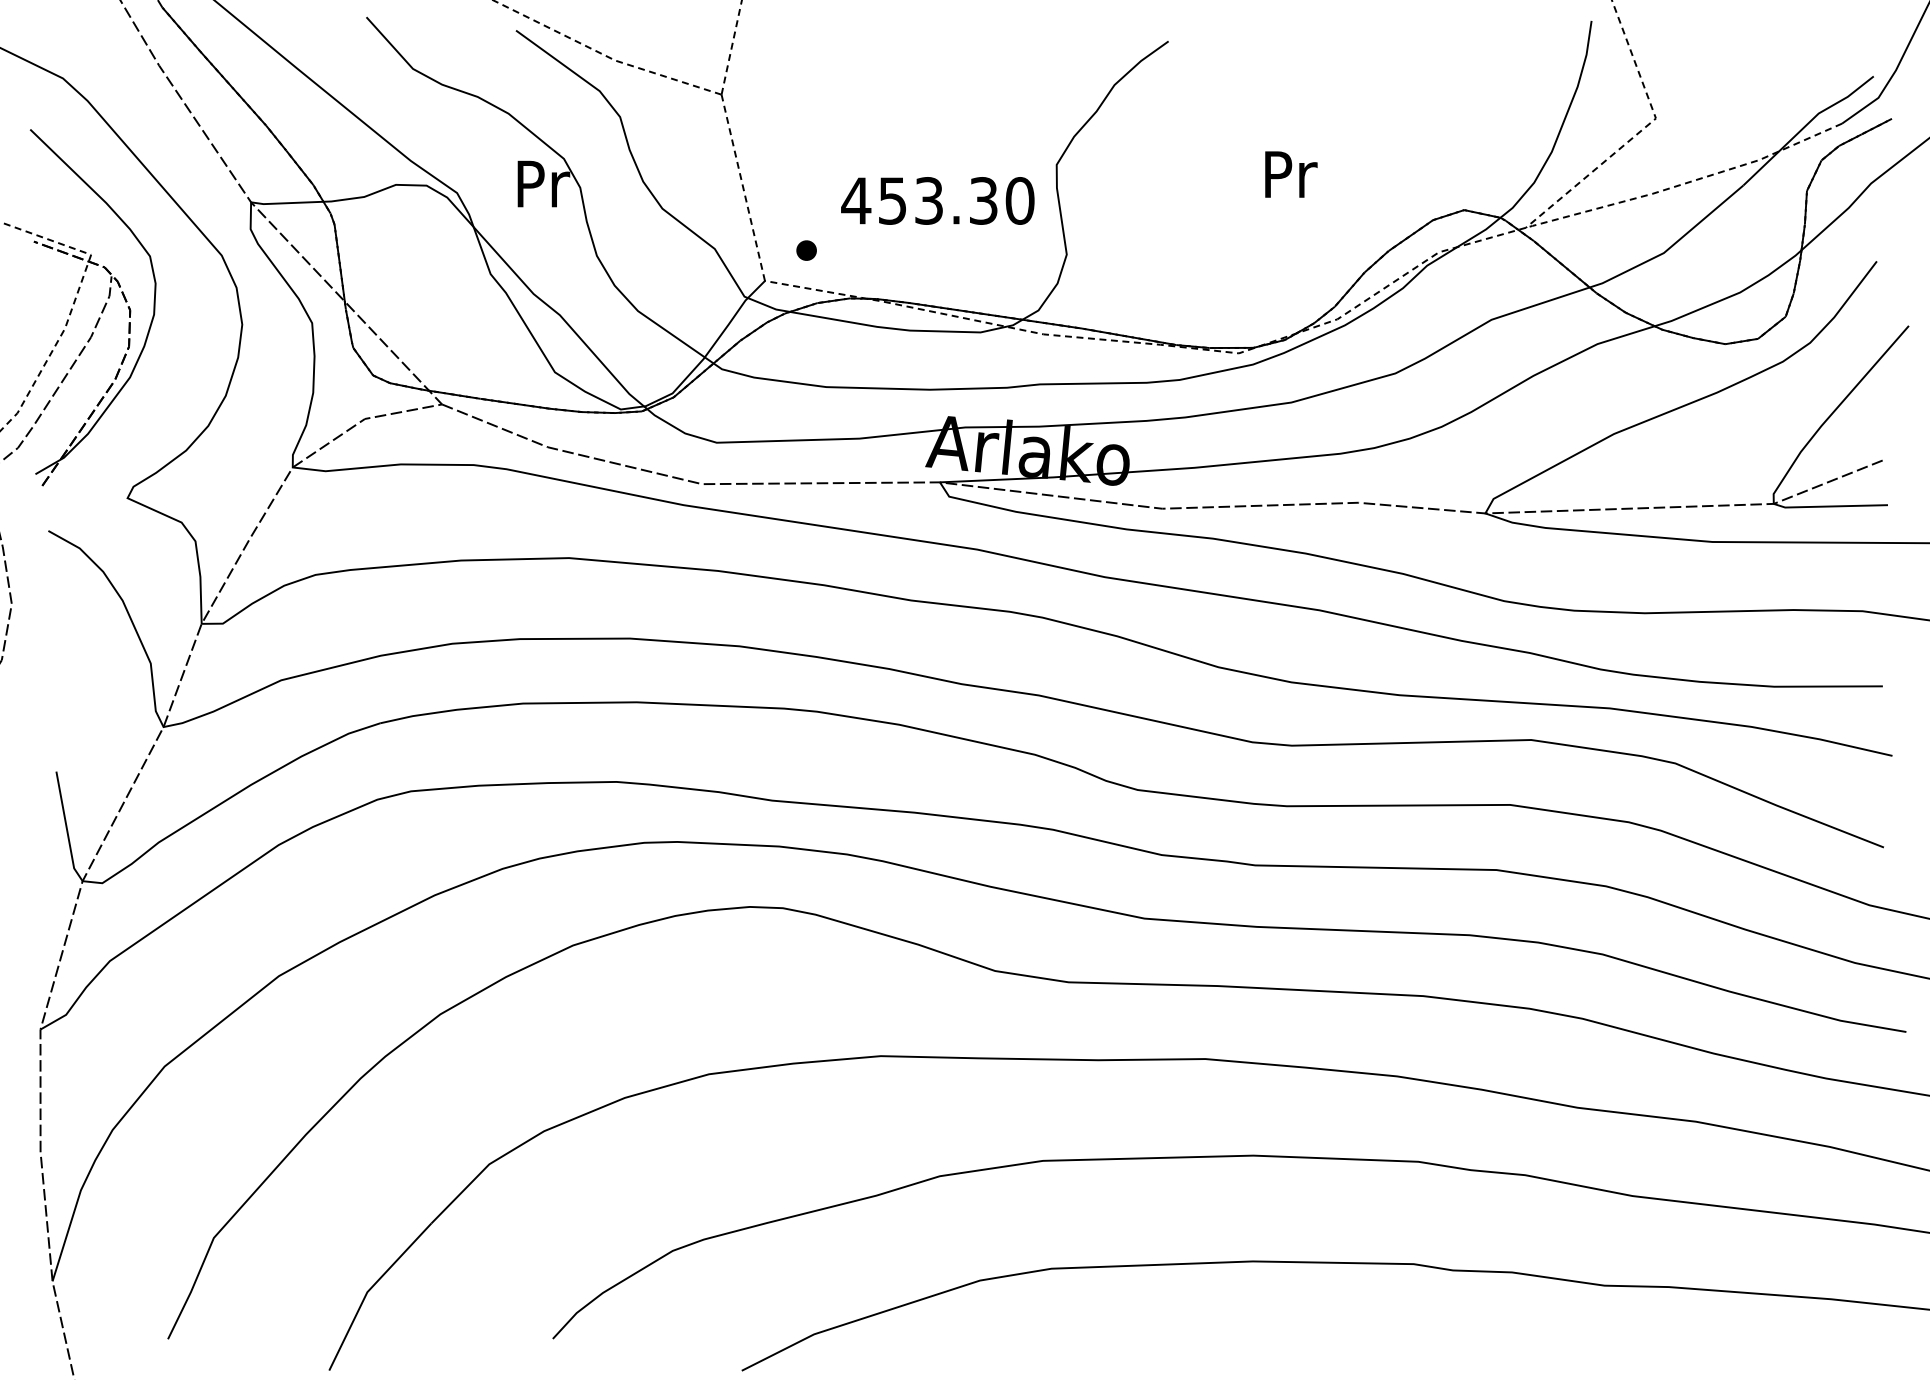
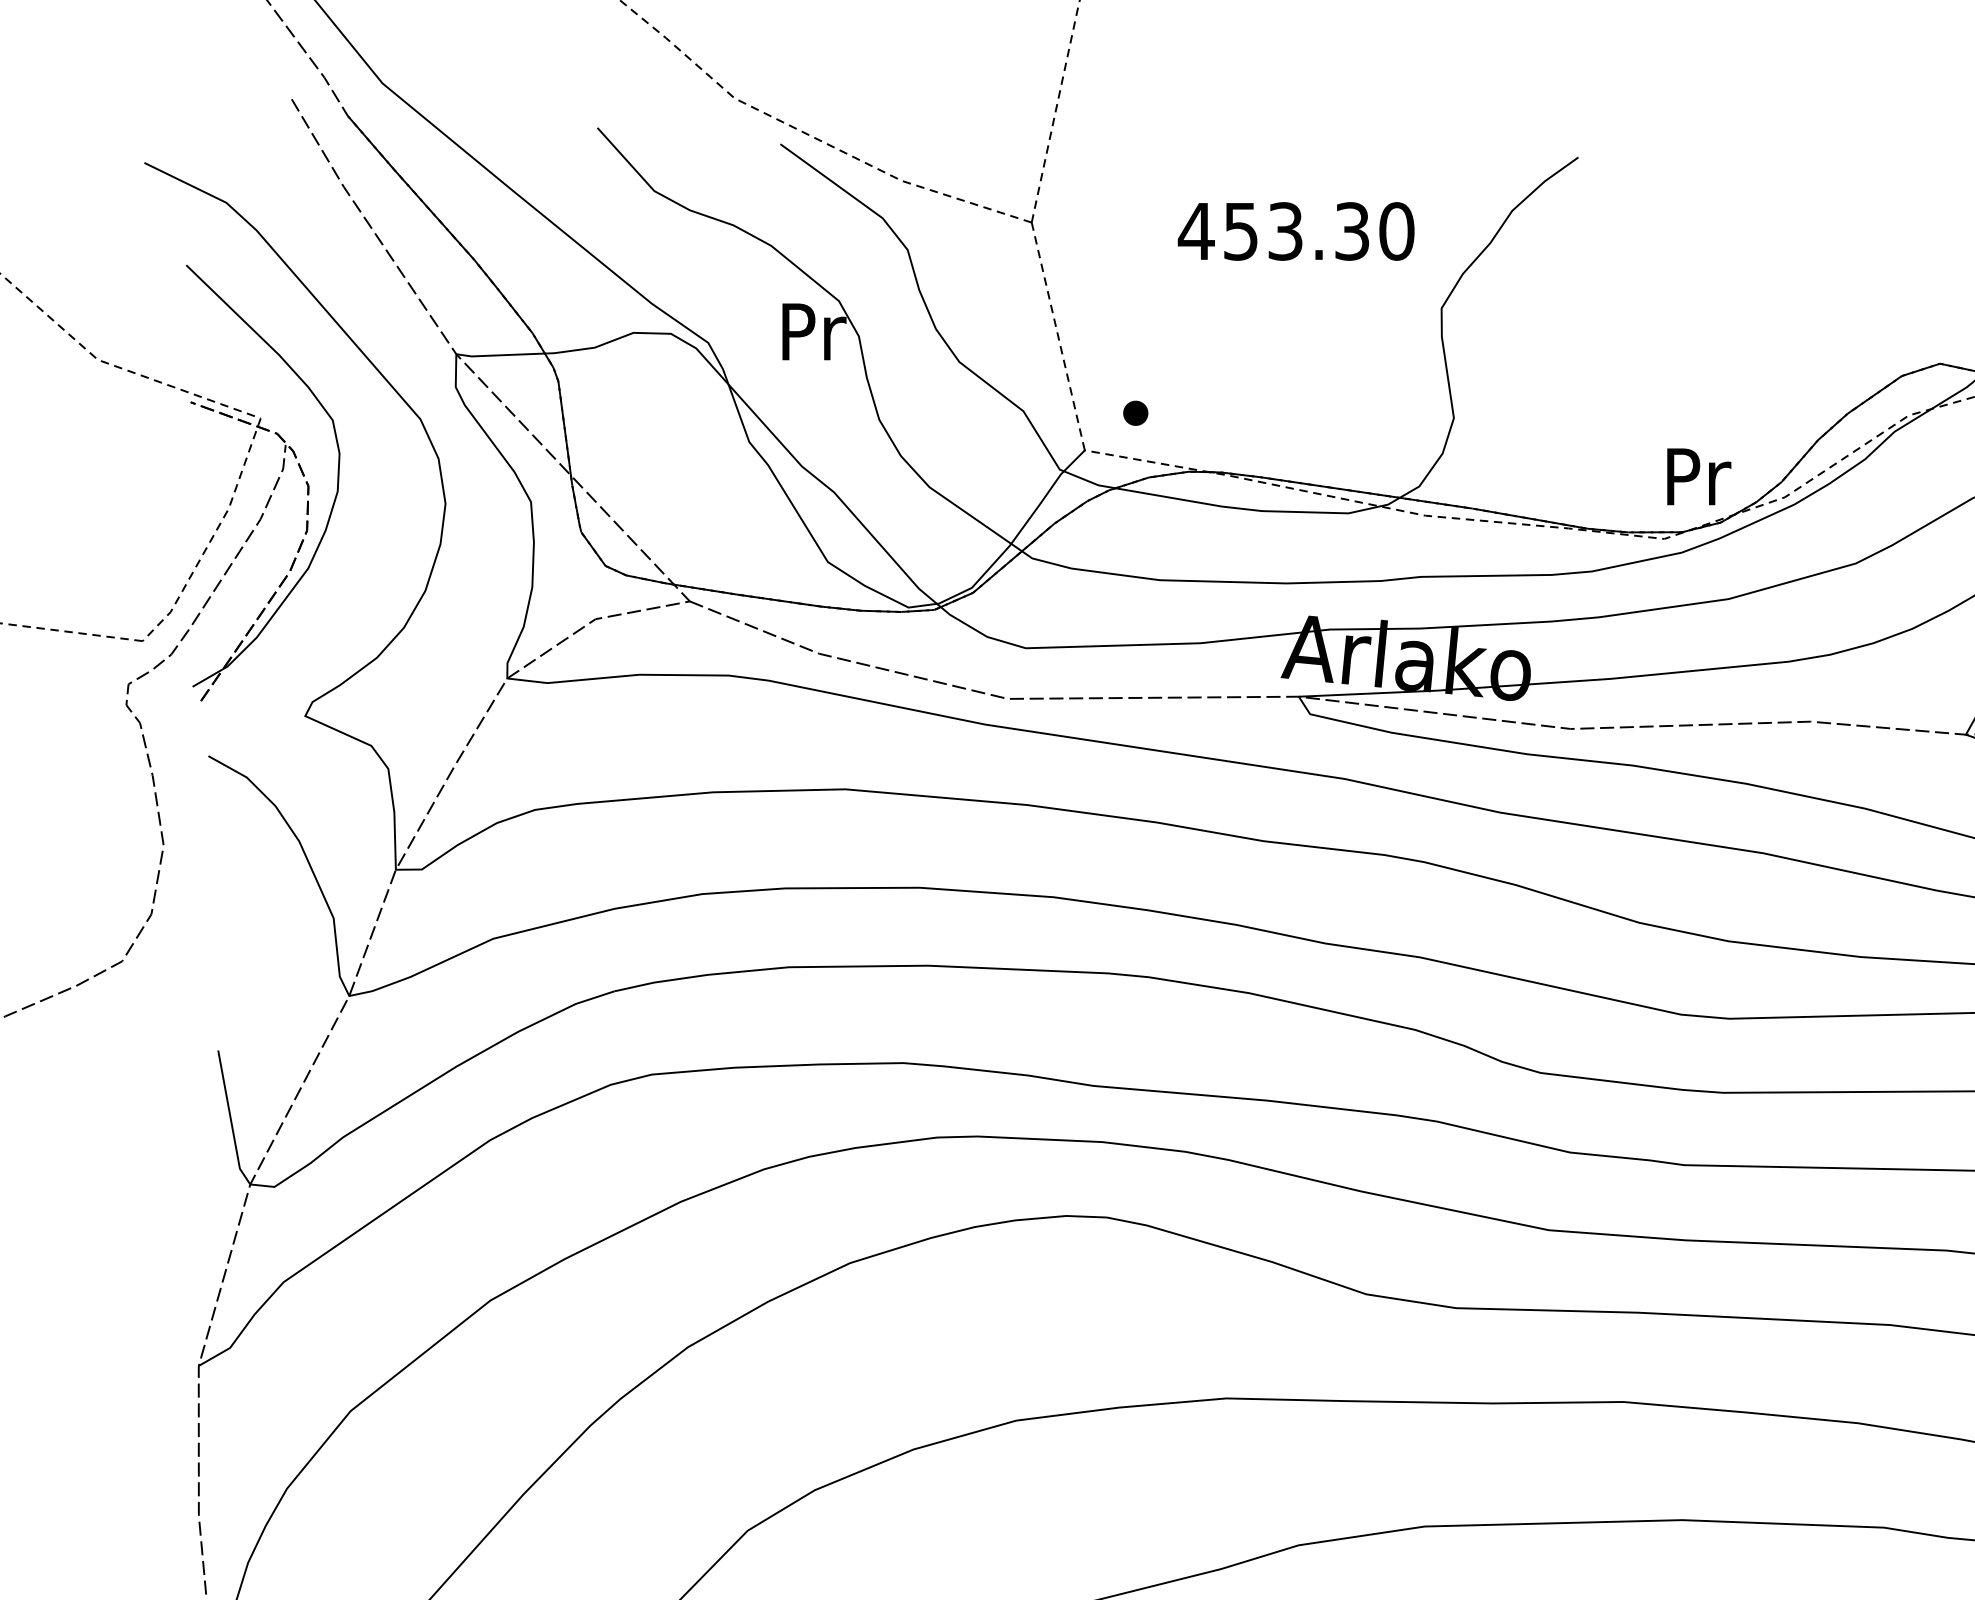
text: (1291, 174) -> (1699, 476), moved
text: (937, 200) -> (1295, 230), moved

